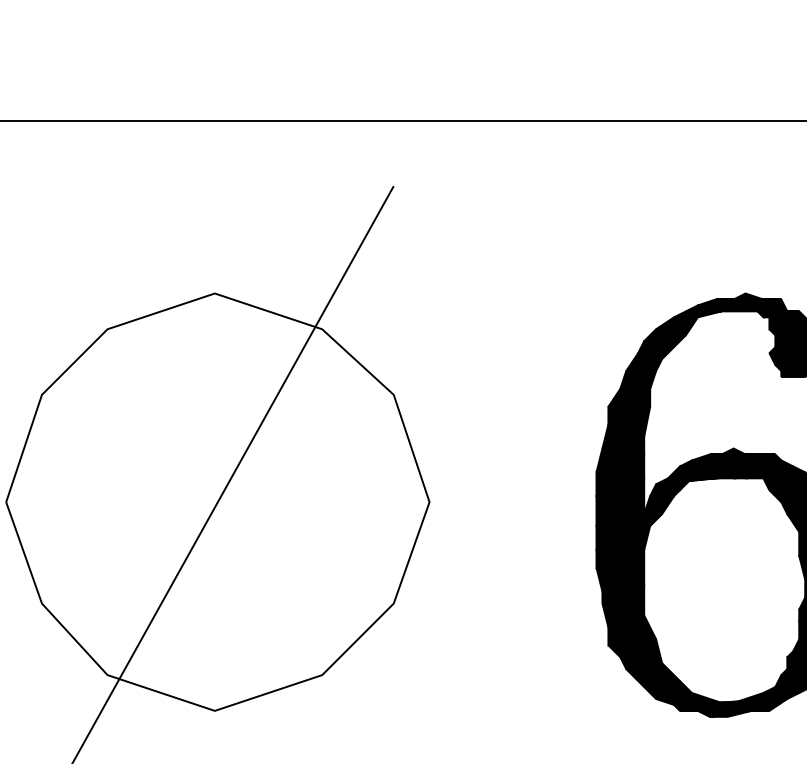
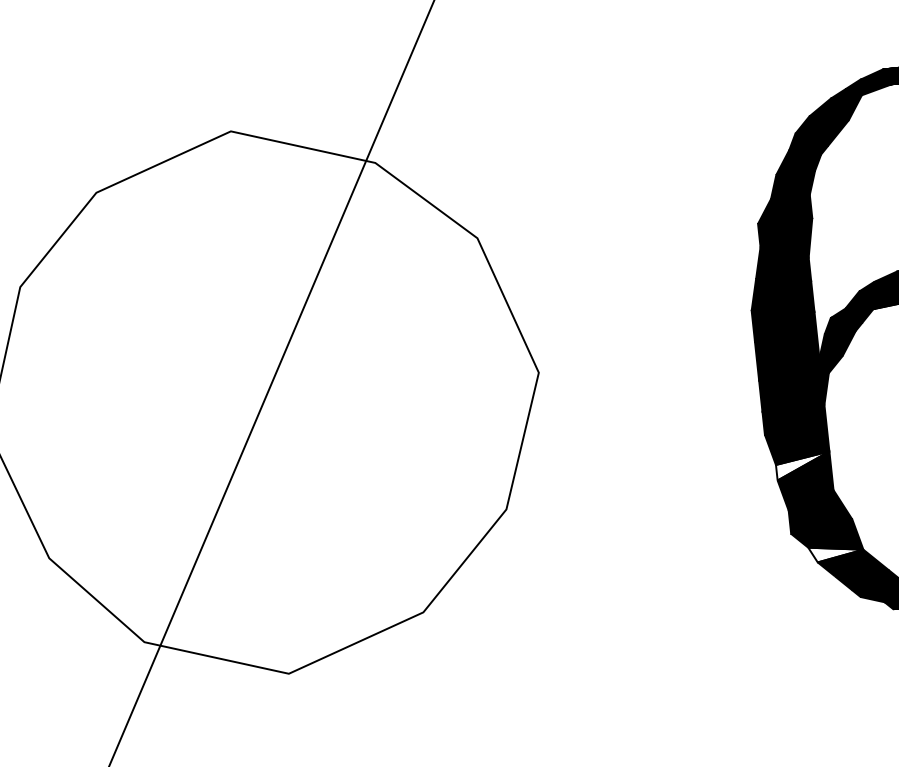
fill: (623, 594) -> (803, 465), removed
fill: (641, 663) -> (836, 552), removed

